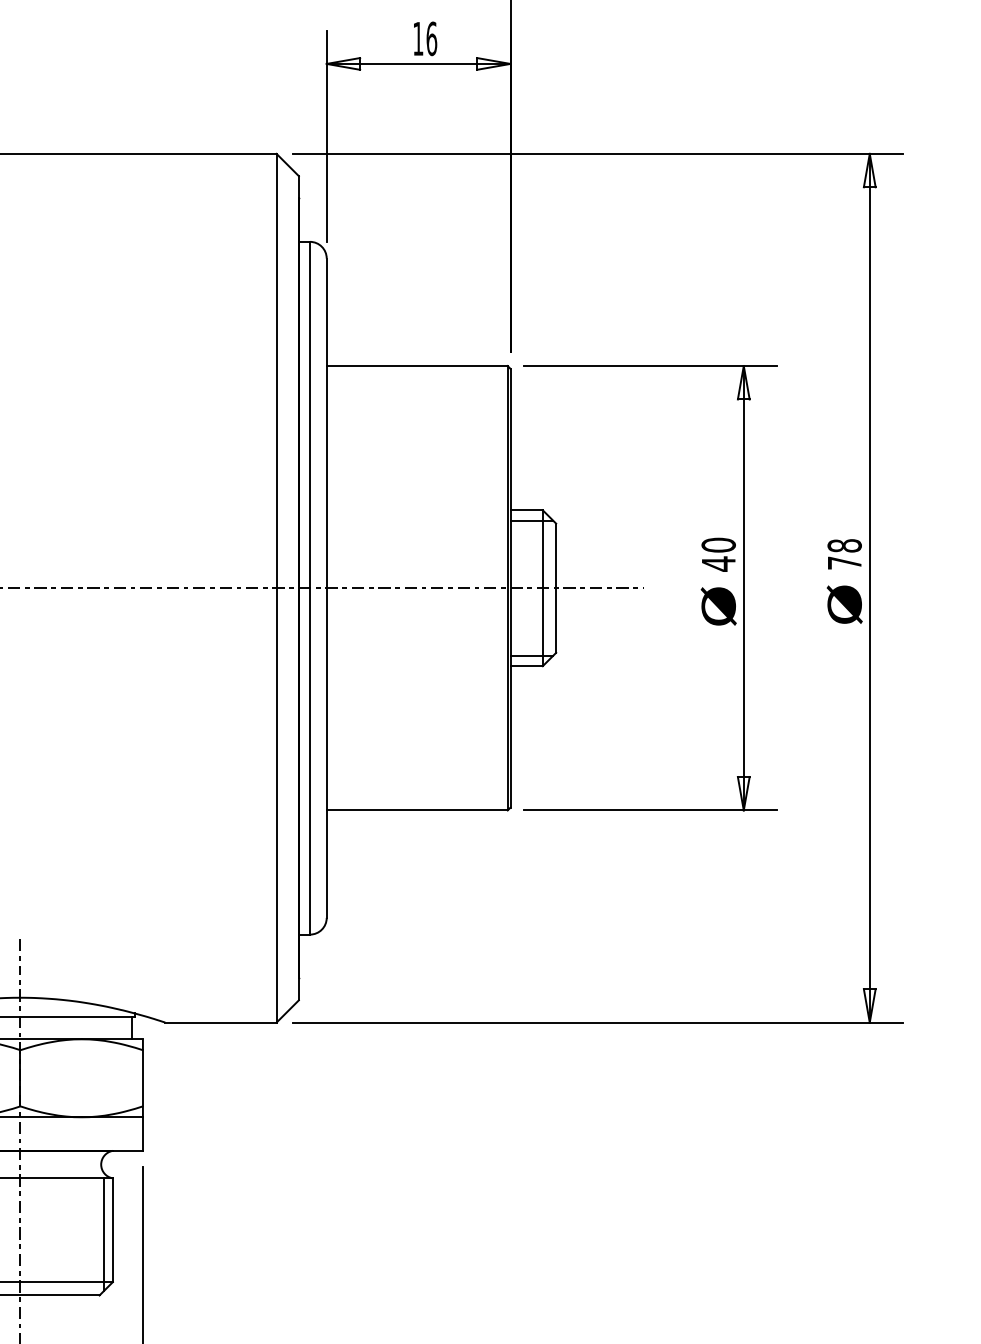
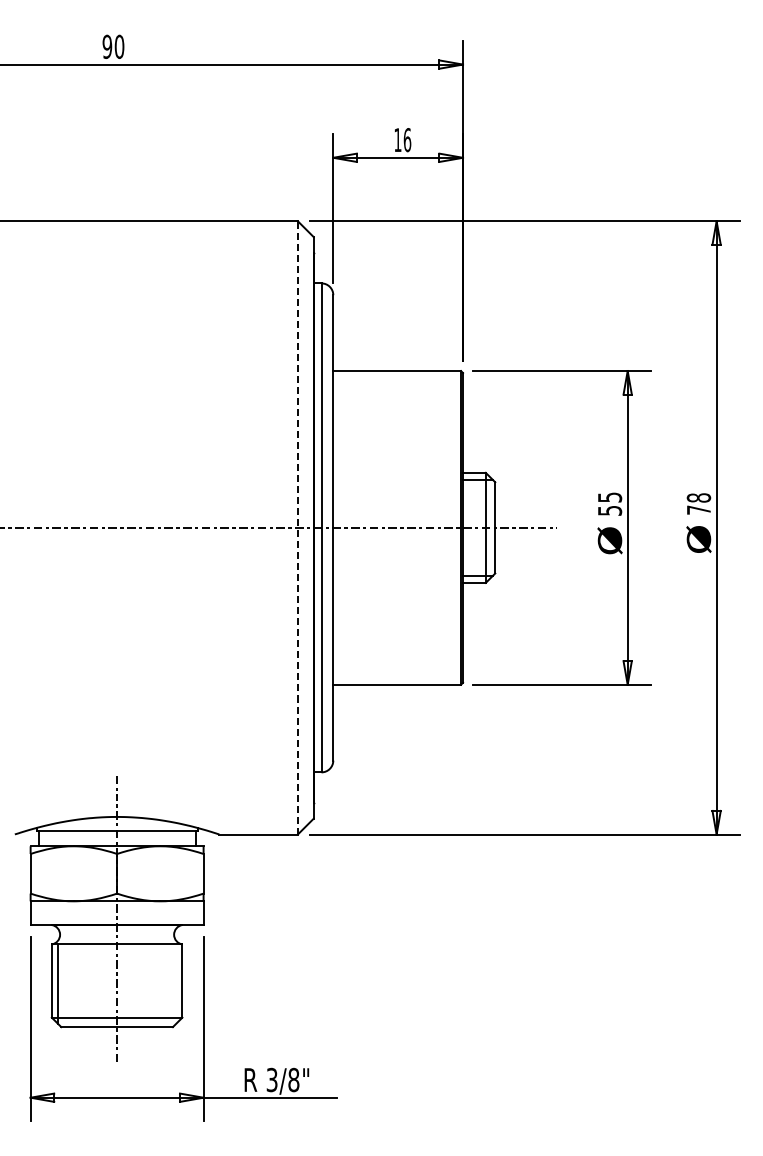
text: (718, 555) -> (609, 504), 40 -> 55
line: (275, 587) -> (297, 527), solid -> dashed
line: (103, 1235) -> (175, 984), removed

